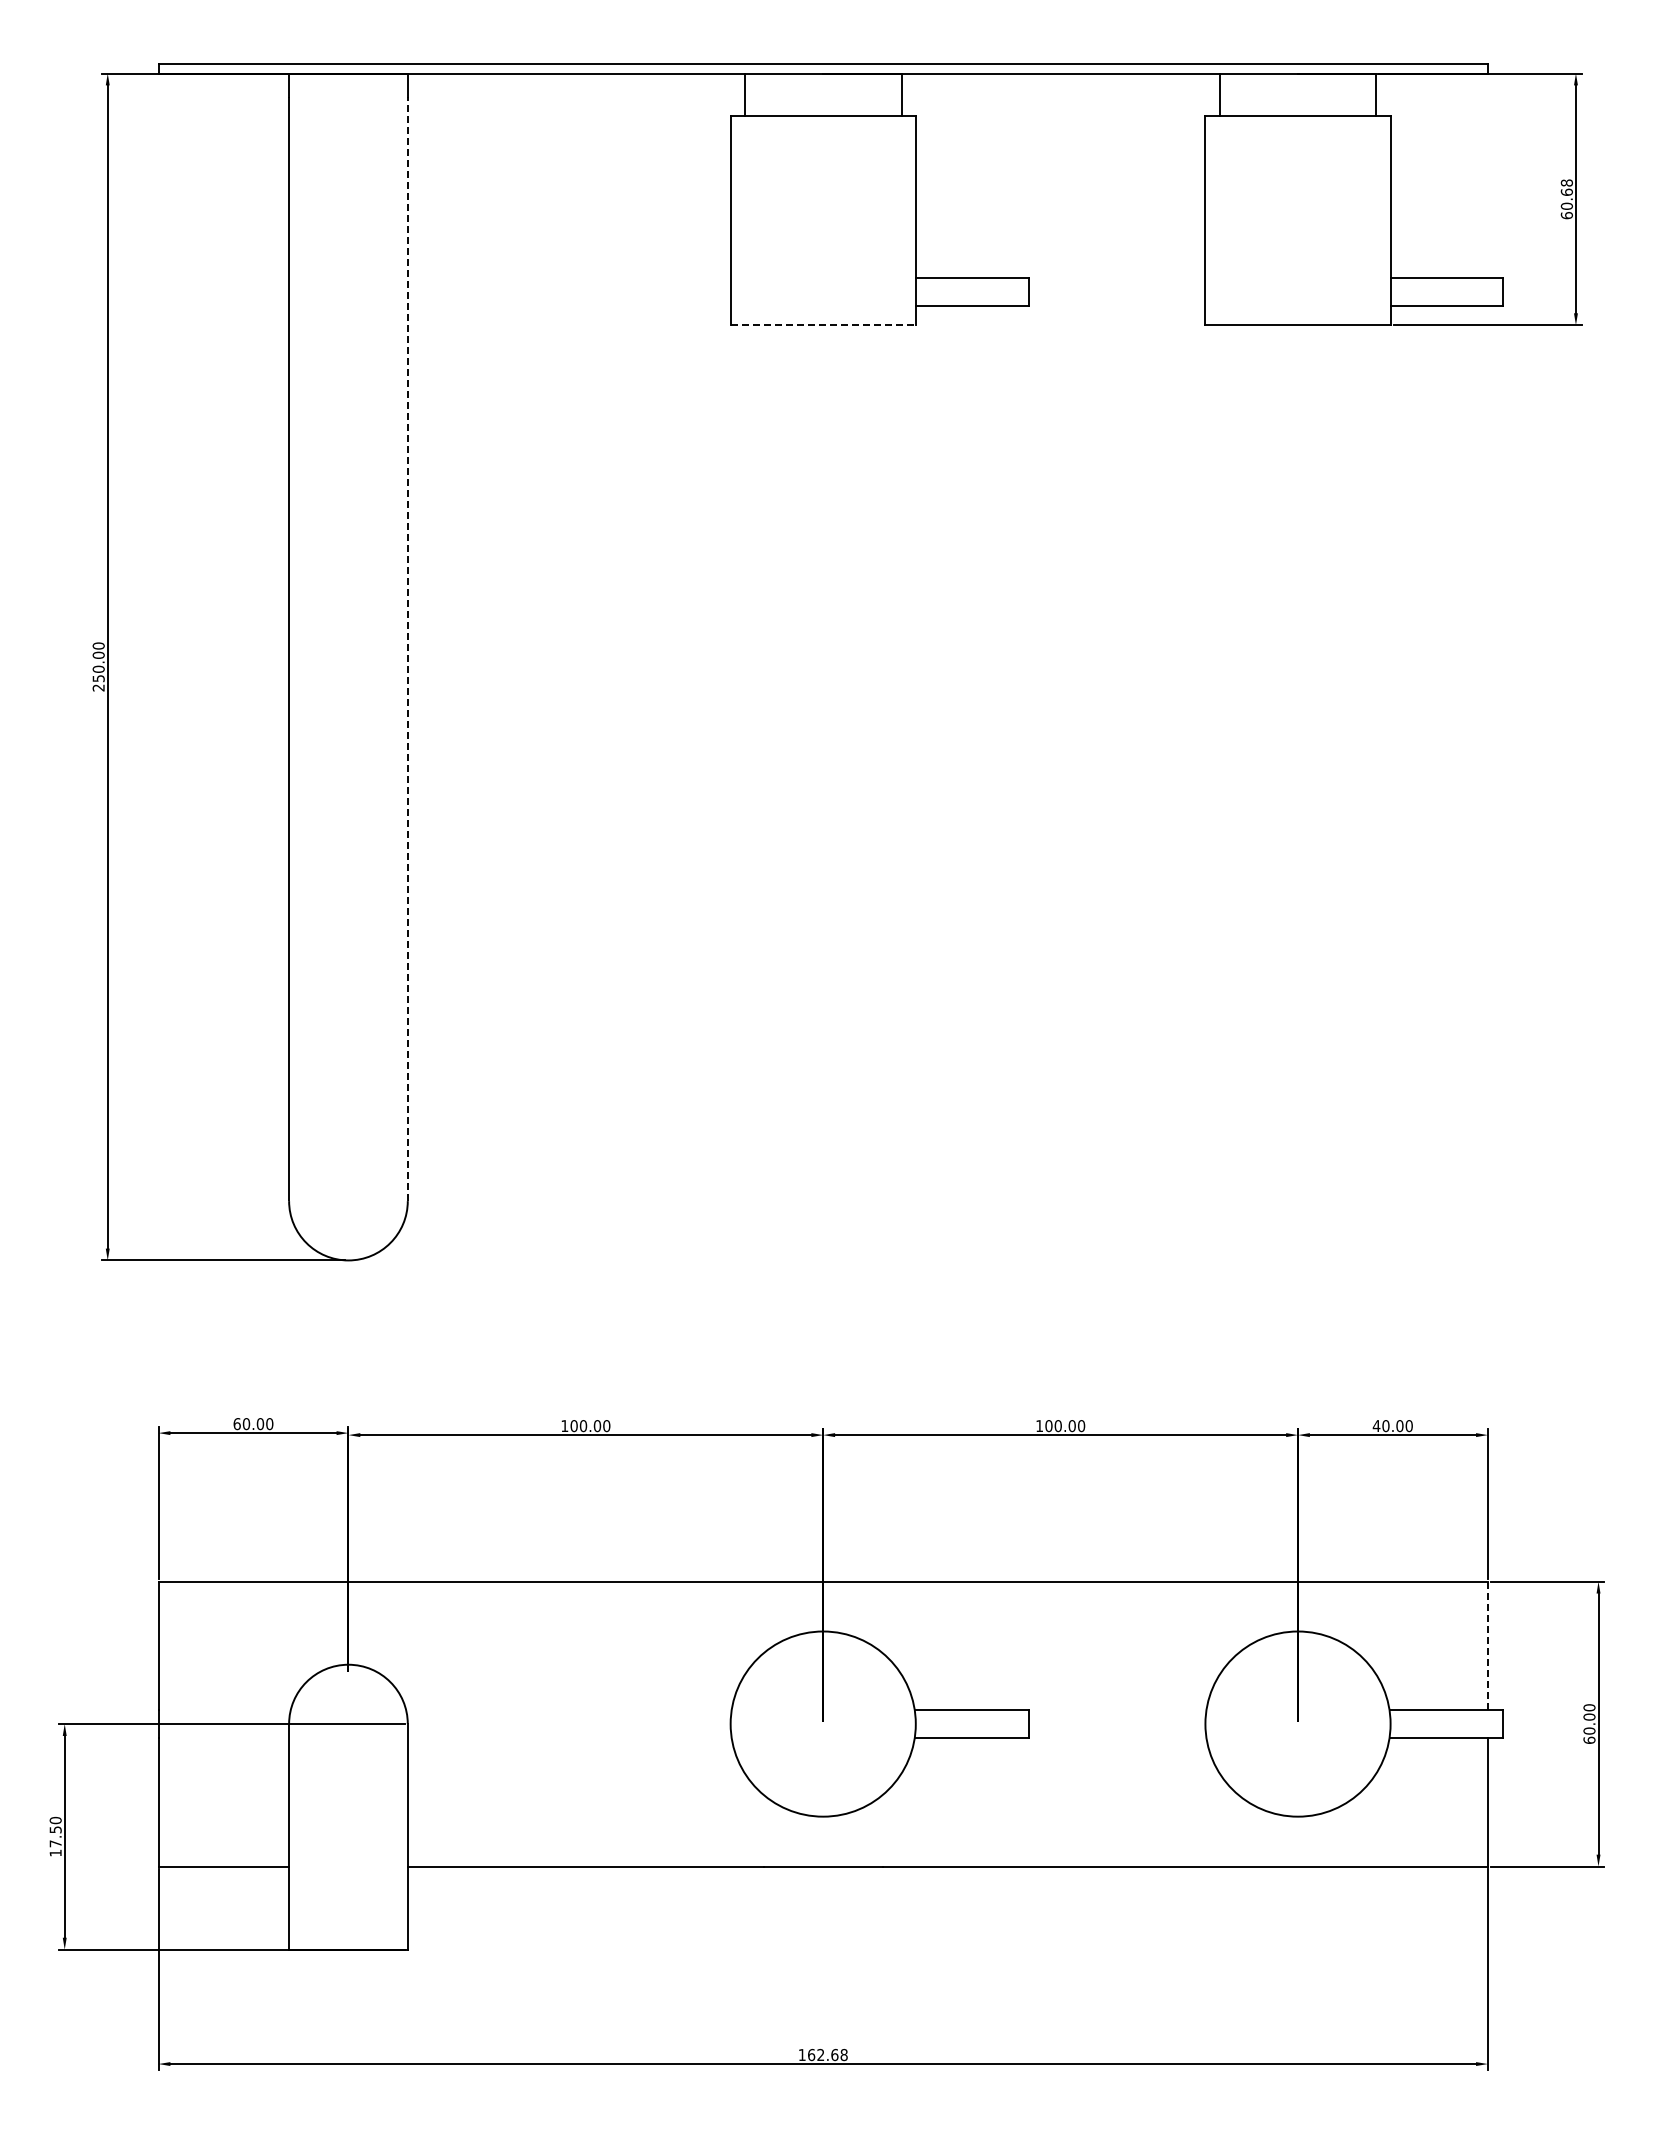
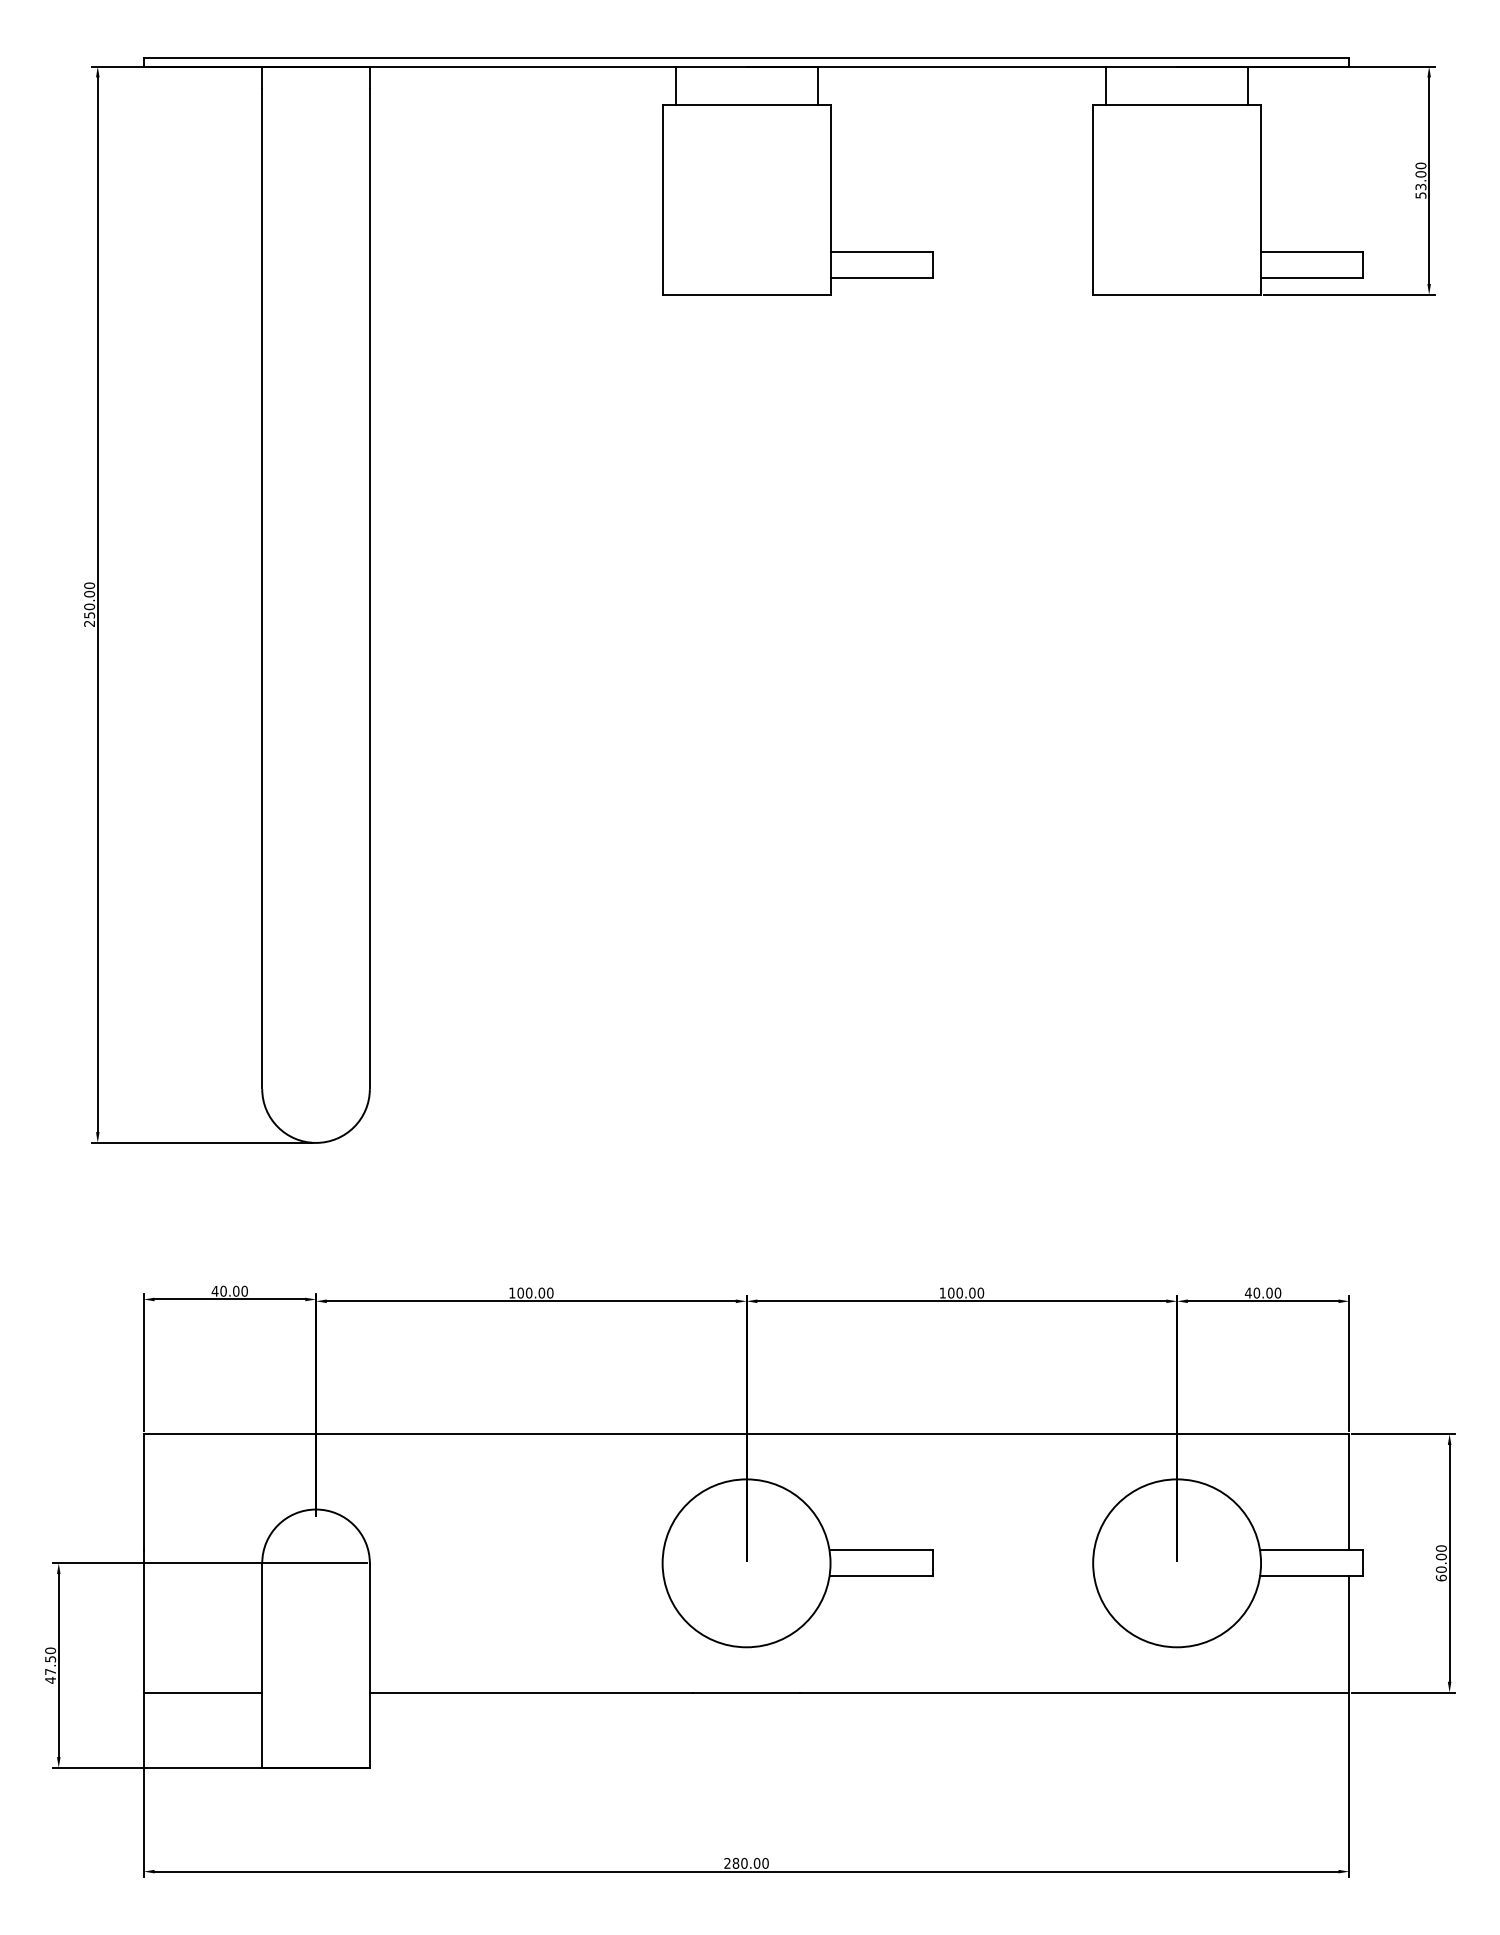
text: (1566, 199) -> (1420, 180), 60.68 -> 53.00
line: (823, 325) -> (746, 295), dashed -> solid
line: (407, 649) -> (369, 588), dashed -> solid
text: (236, 1424) -> (214, 1291), 60.00 -> 40.00
line: (1487, 1645) -> (1348, 1492), dashed -> solid
text: (55, 1852) -> (50, 1679), 17.50 -> 47.50
text: (822, 2054) -> (745, 1862), 162.68 -> 280.00

